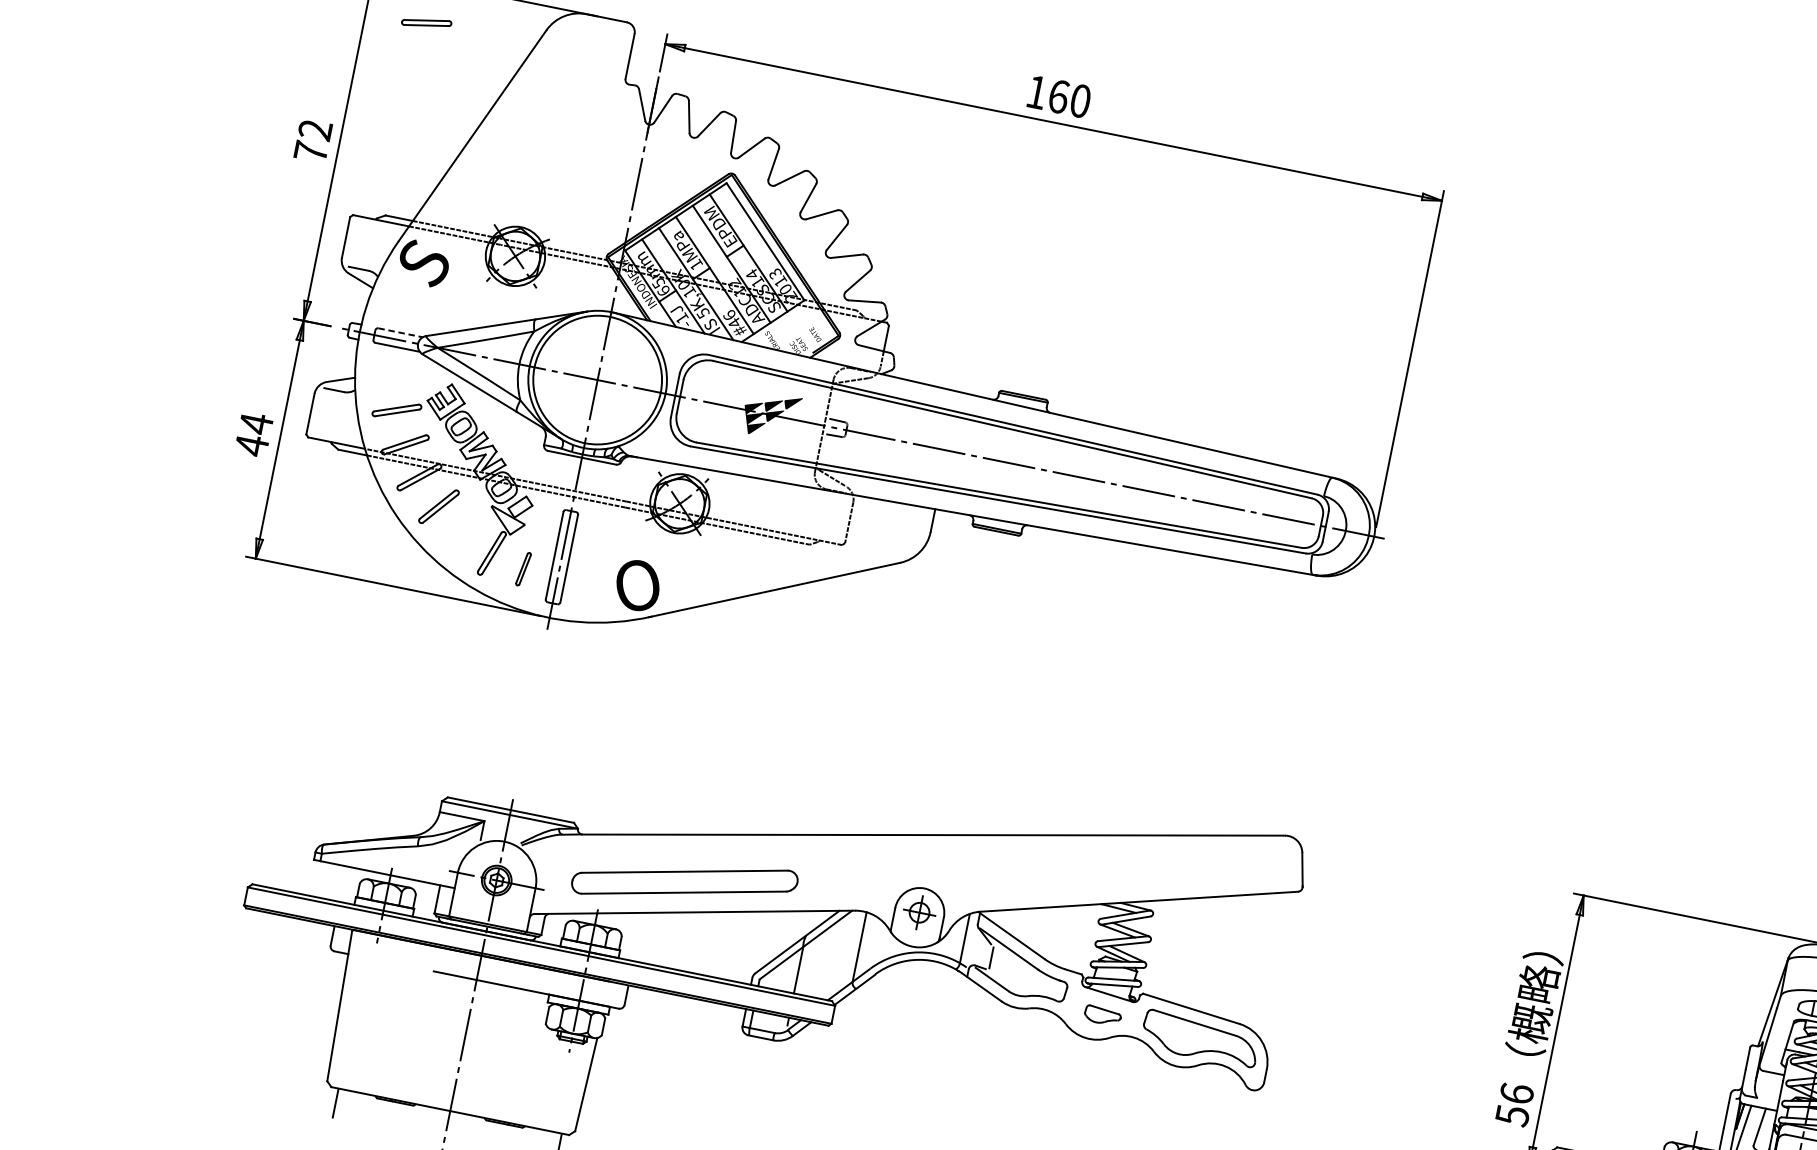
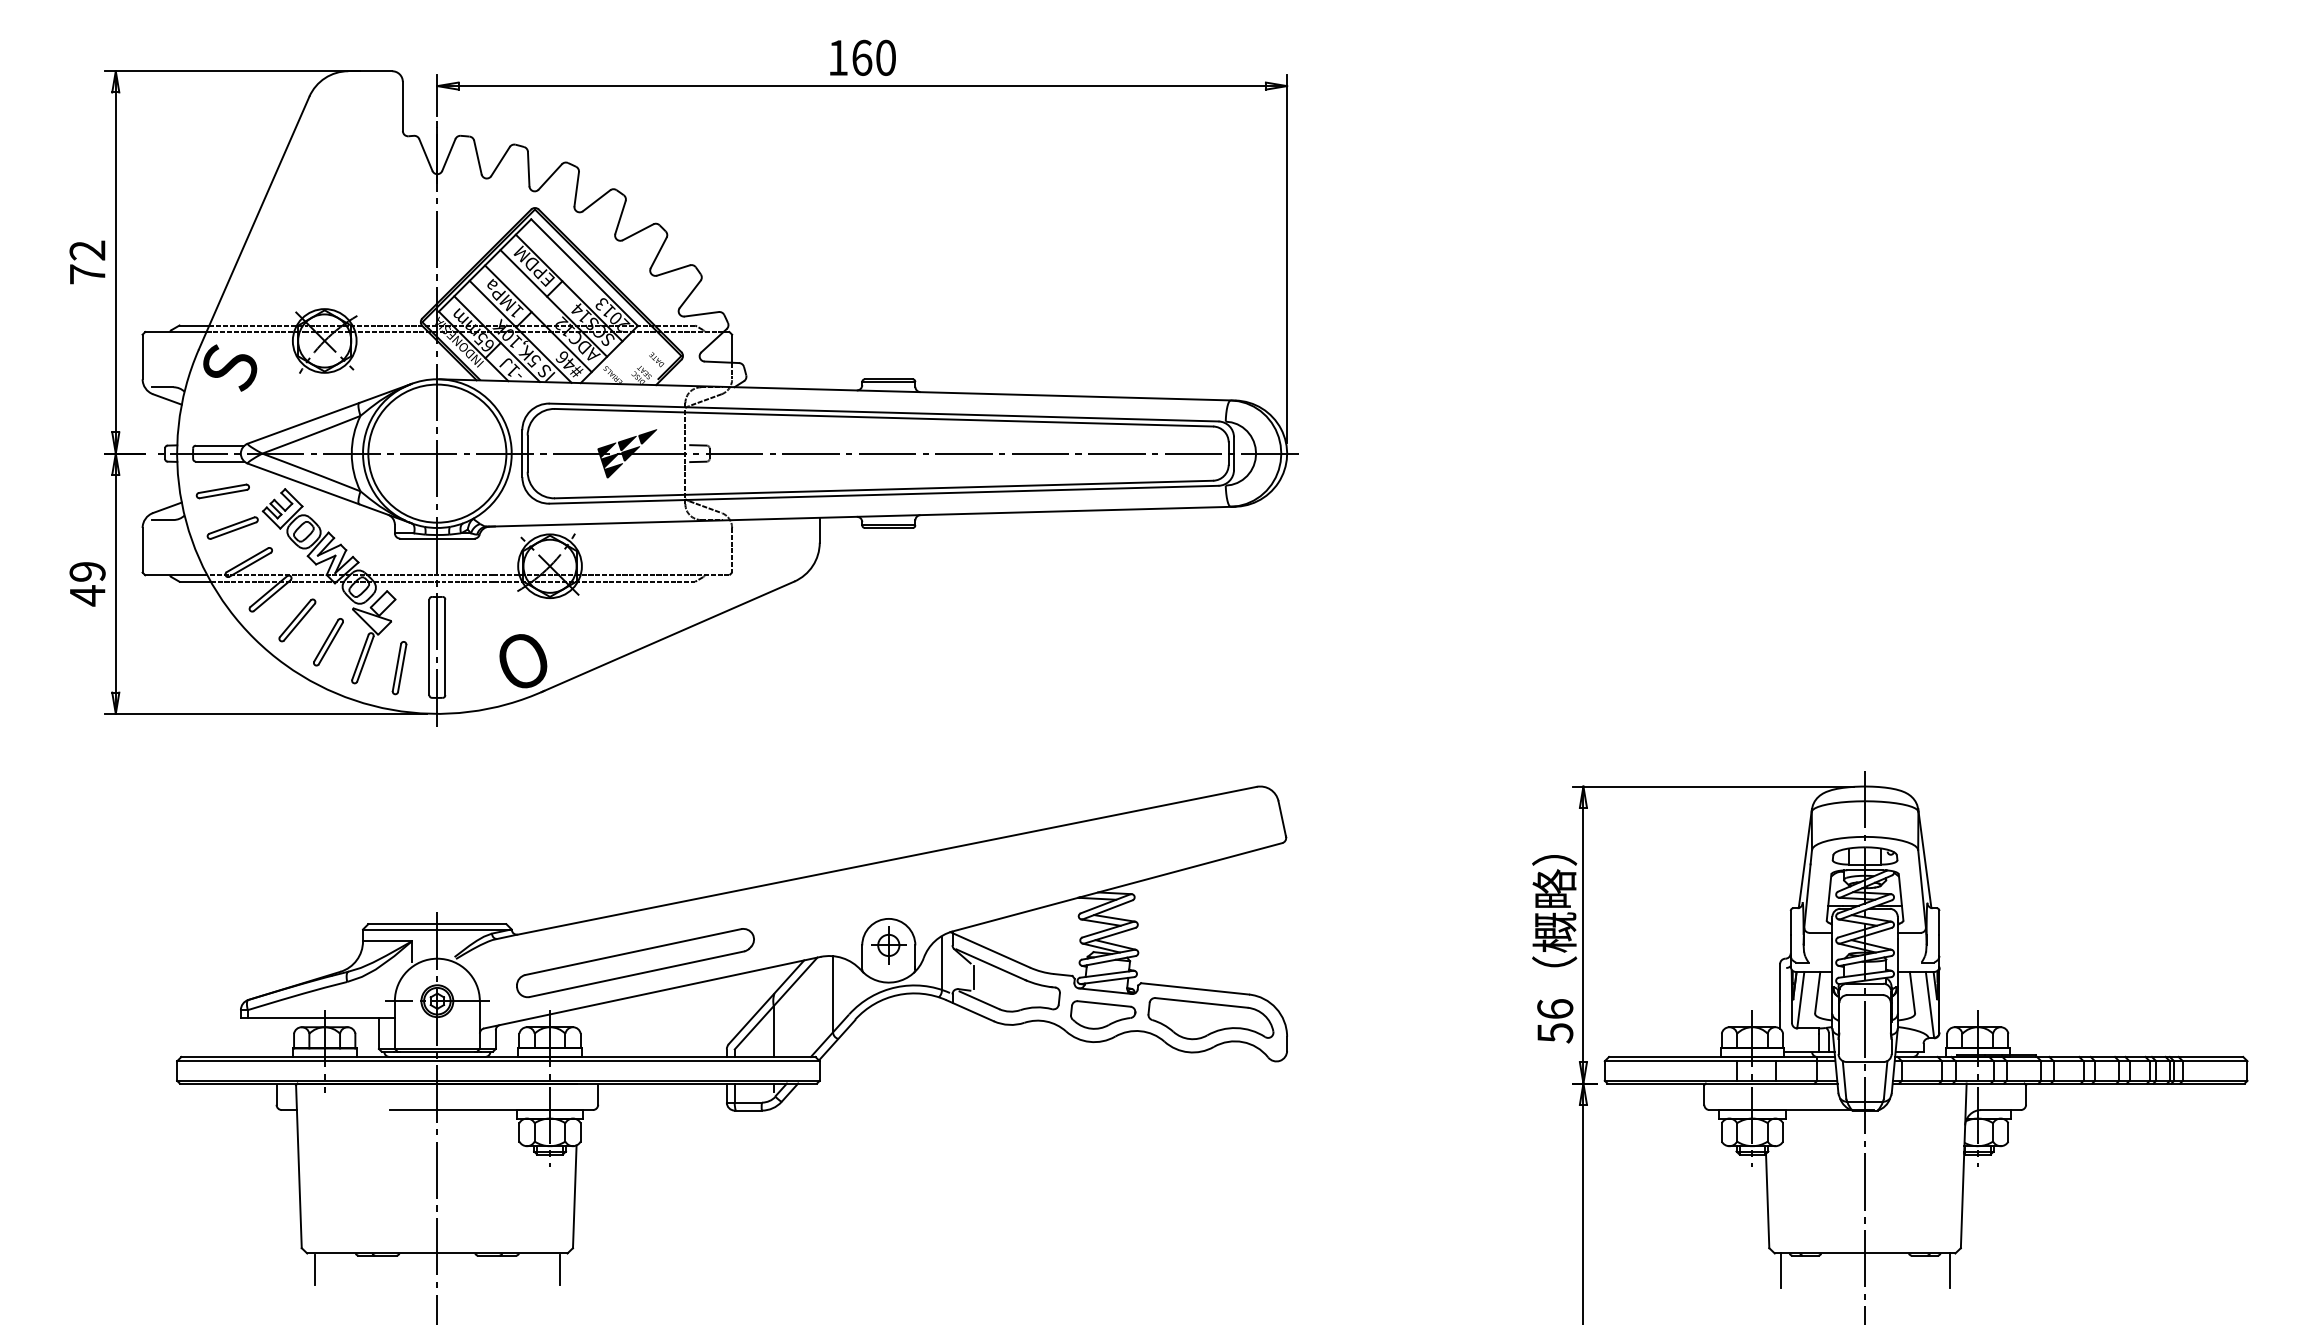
part: (426, 23) -> (222, 491), moved
line: (400, 332) -> (220, 445), dashed -> solid
text: (256, 423) -> (87, 571), 44 -> 49
part: (463, 532) -> (328, 642), added
part: (523, 569) -> (399, 668), size x1.43
part: (1103, 1015) -> (1103, 1014), size x1.67

